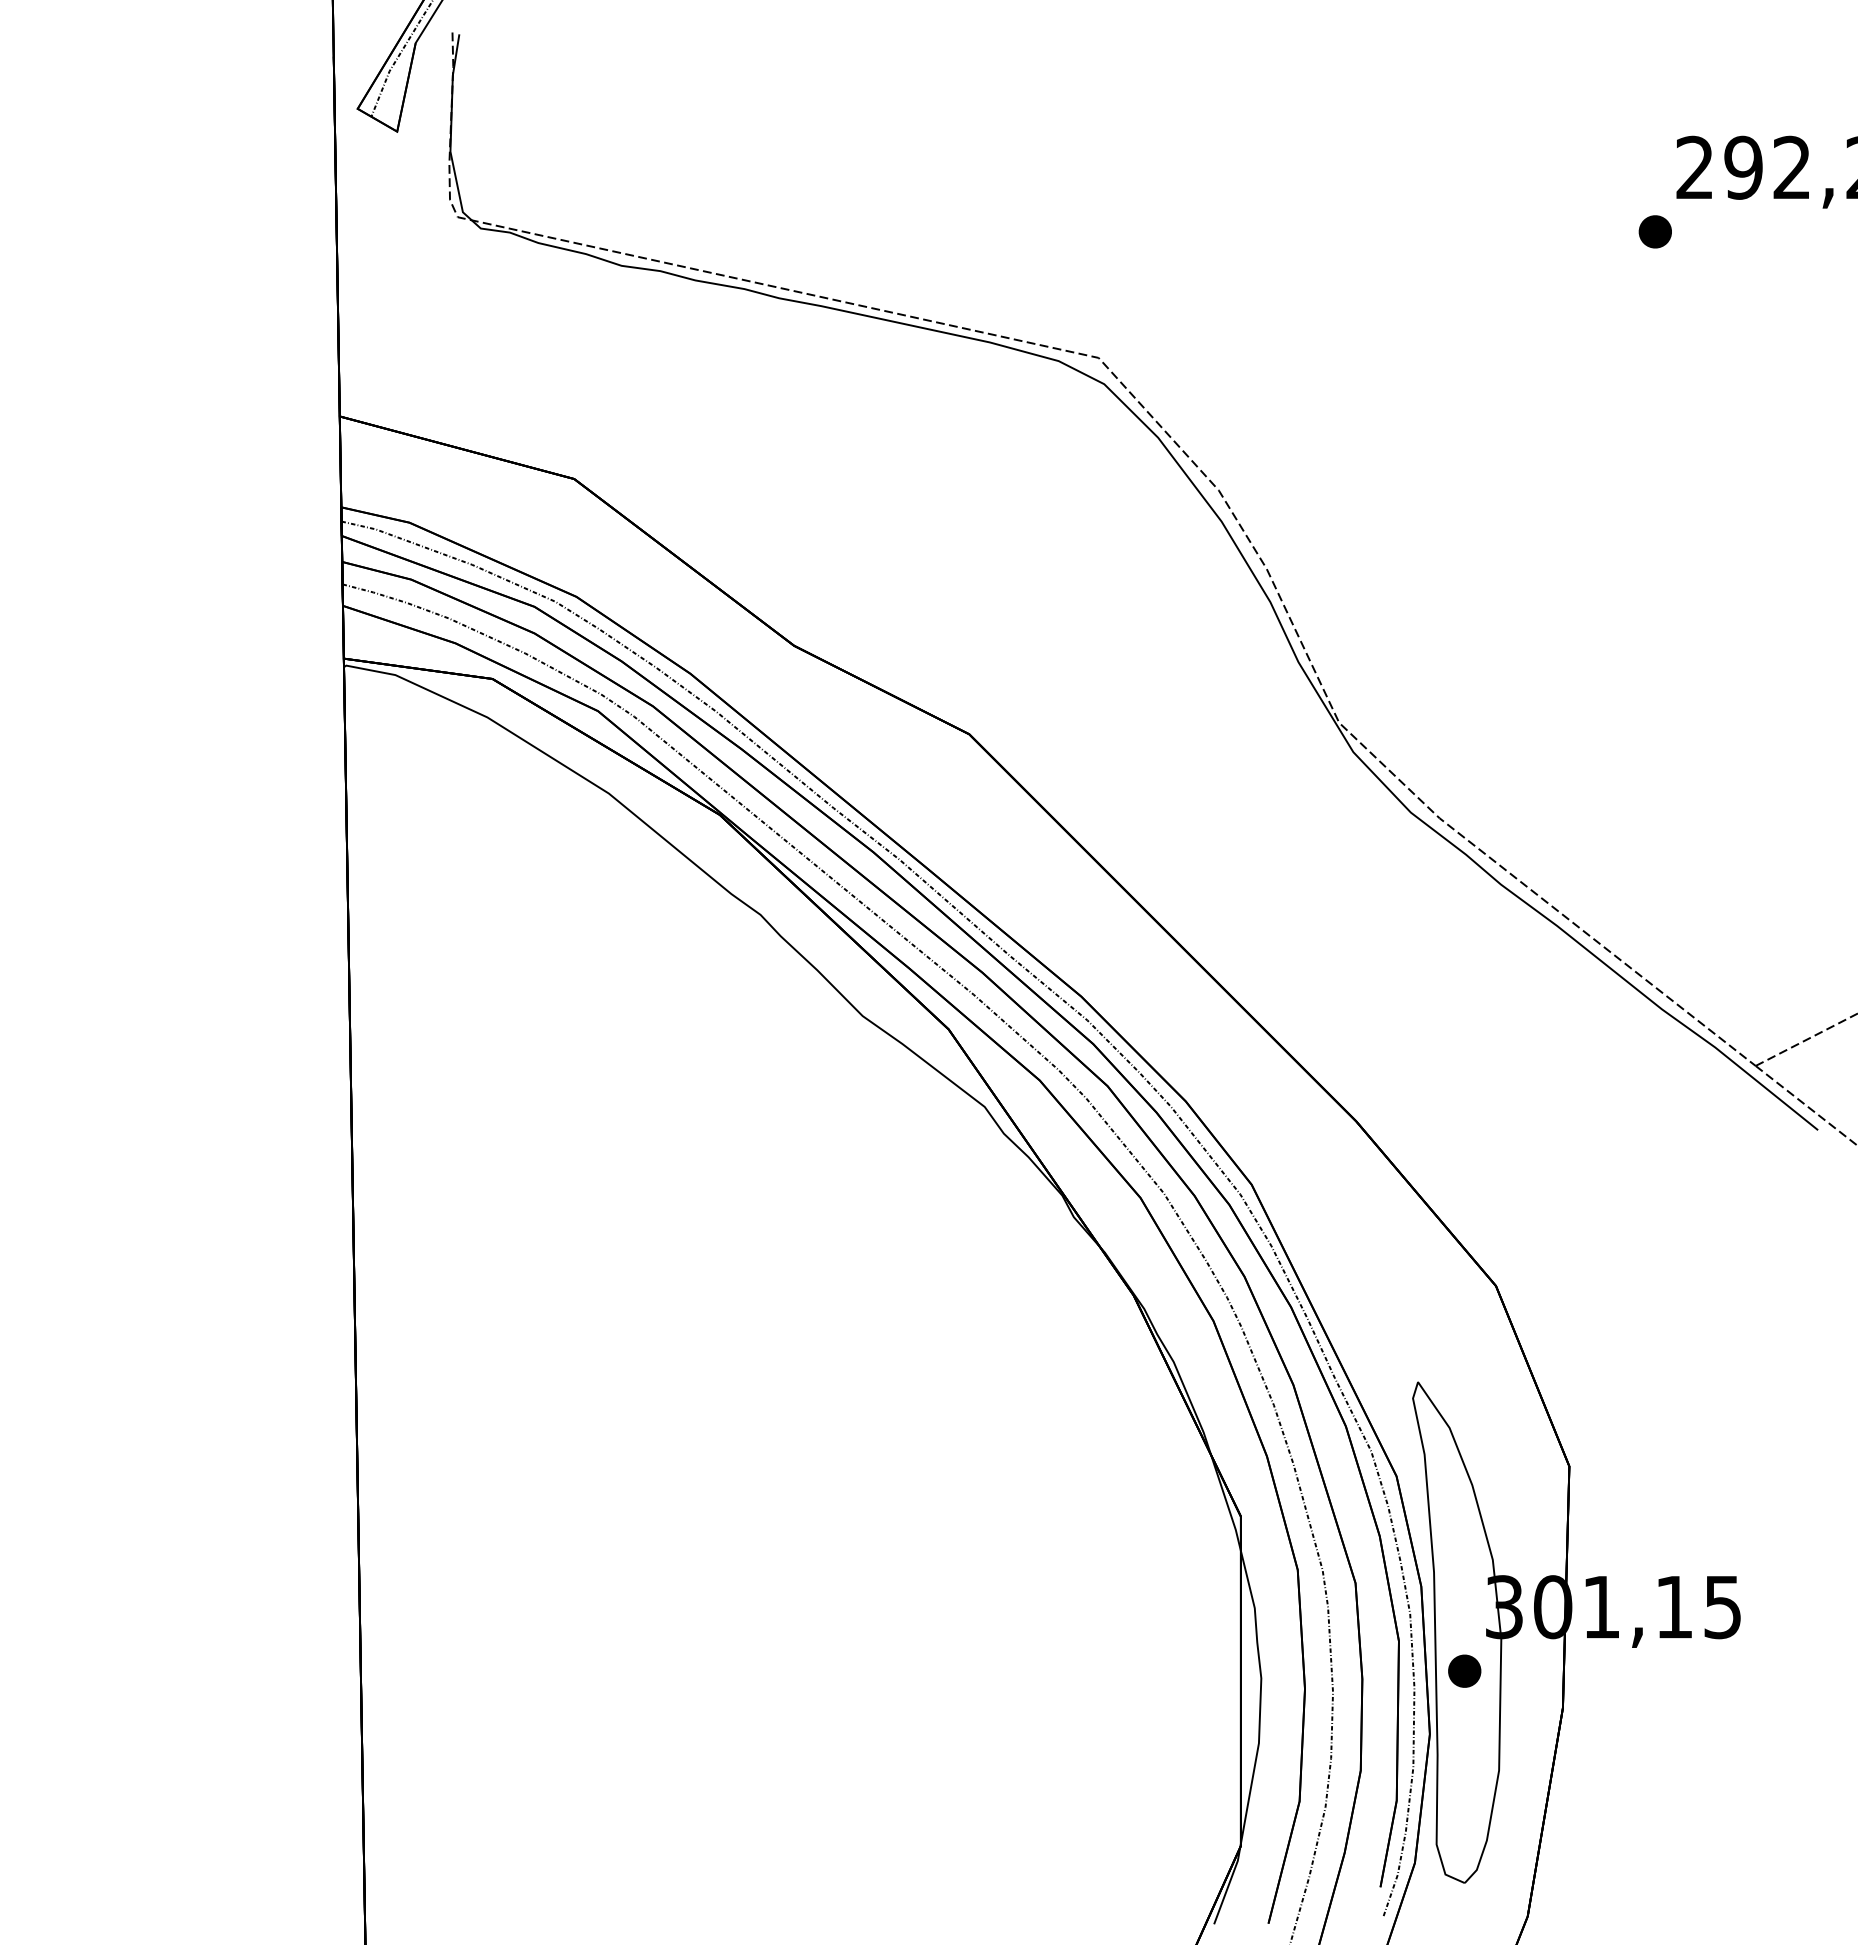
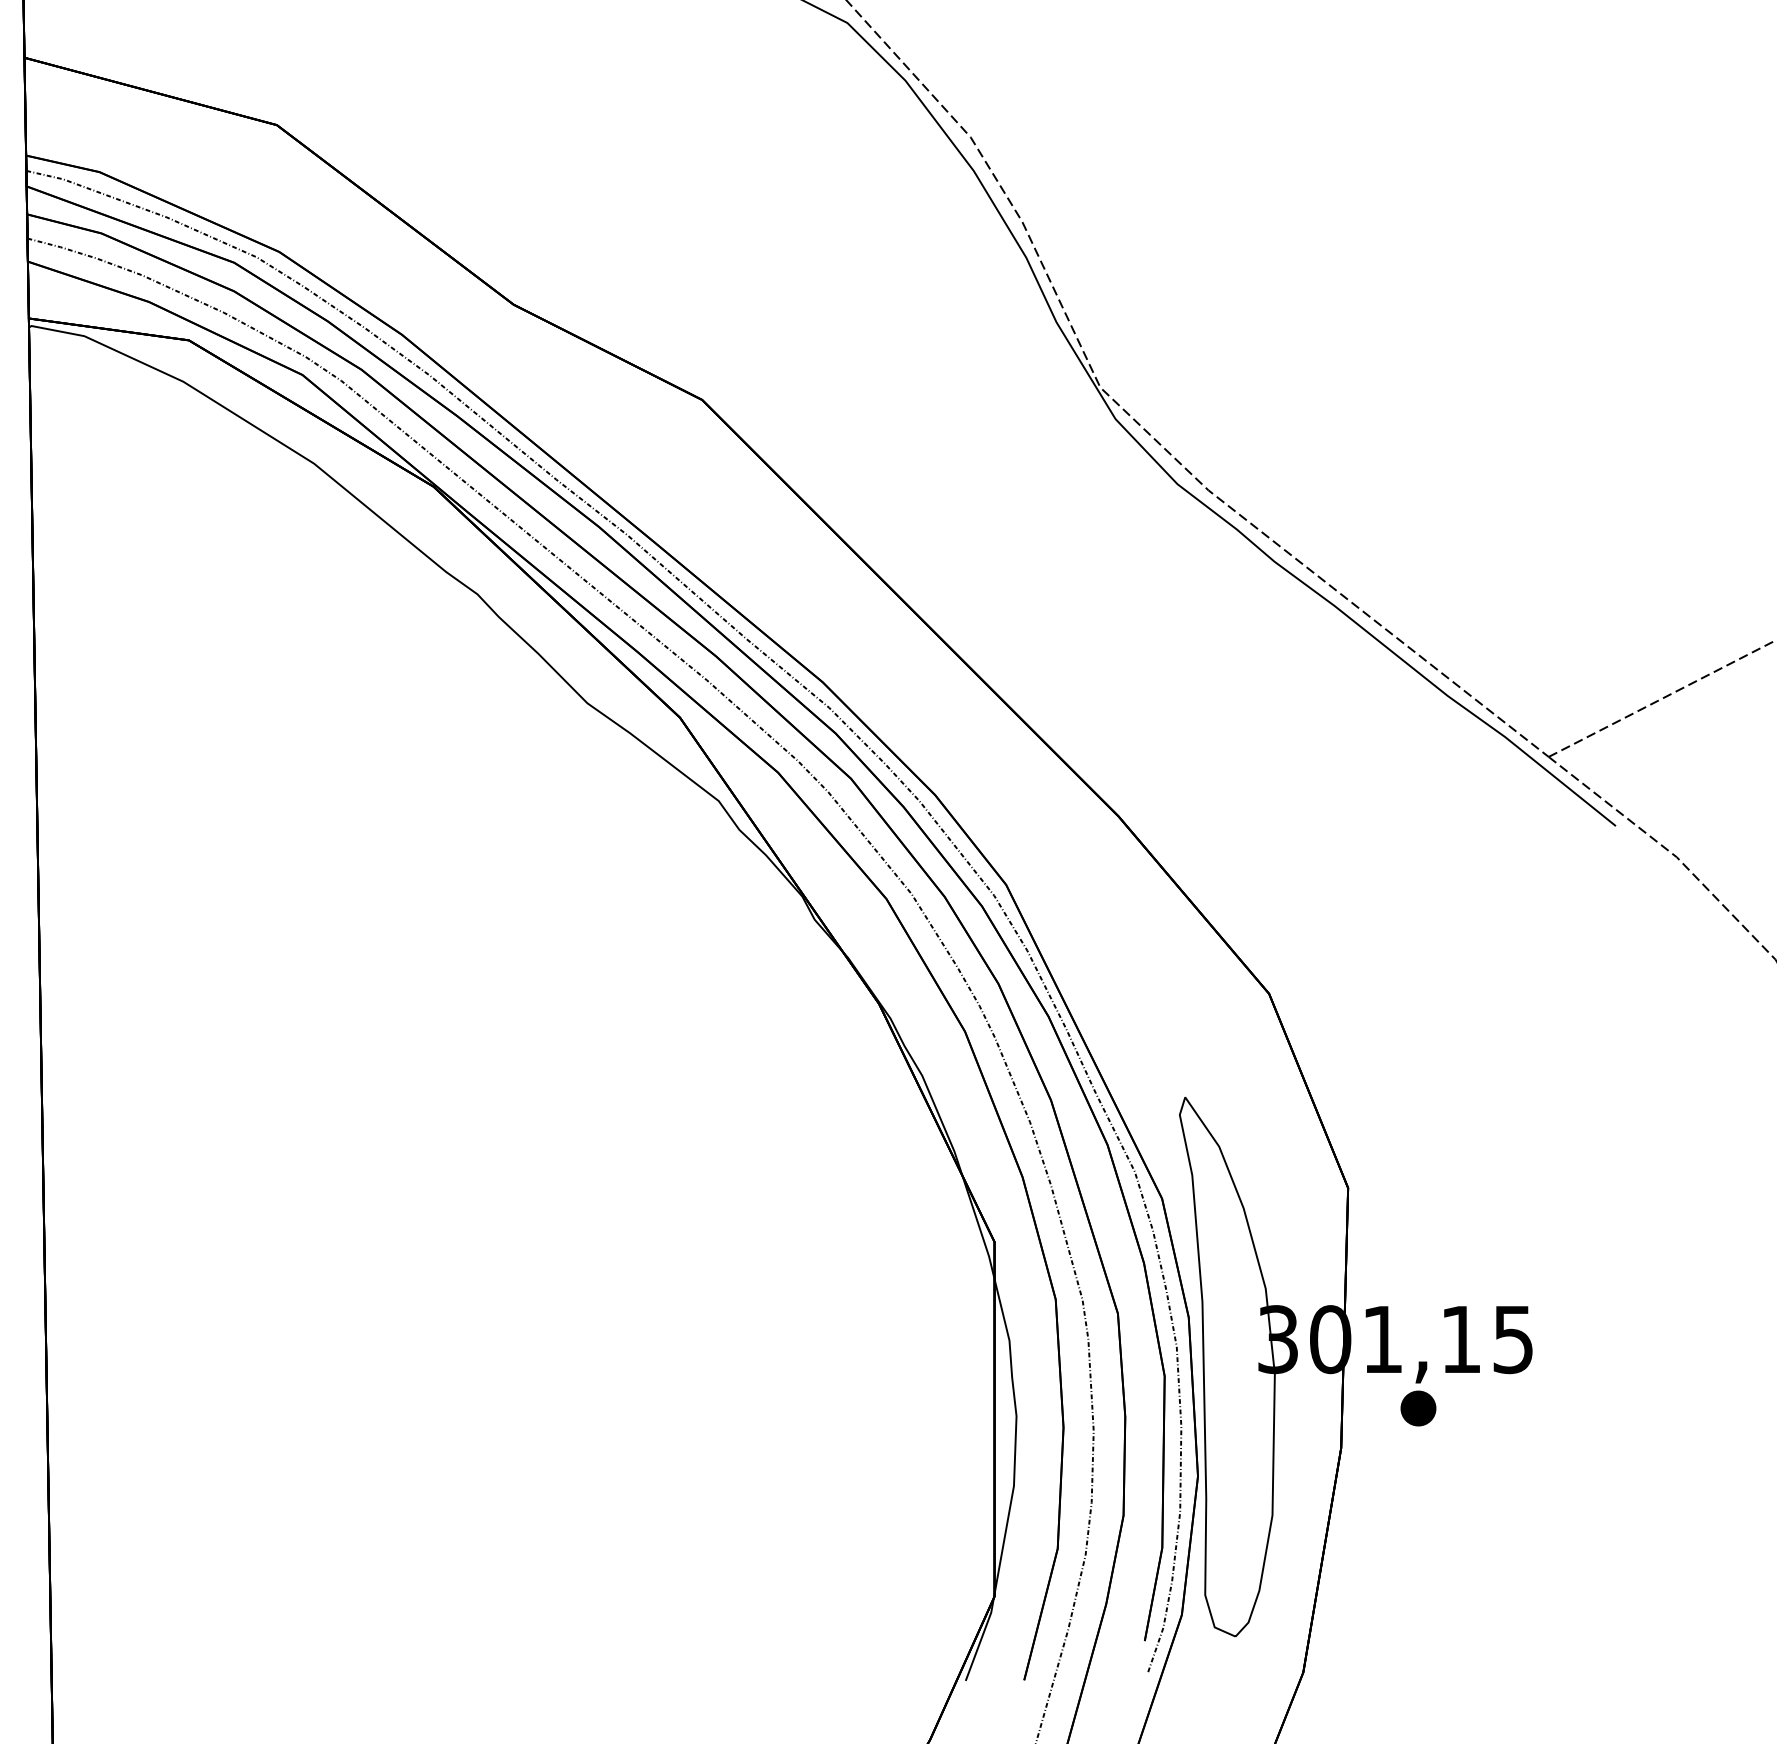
part: (1464, 1670) -> (1418, 1407), moved

